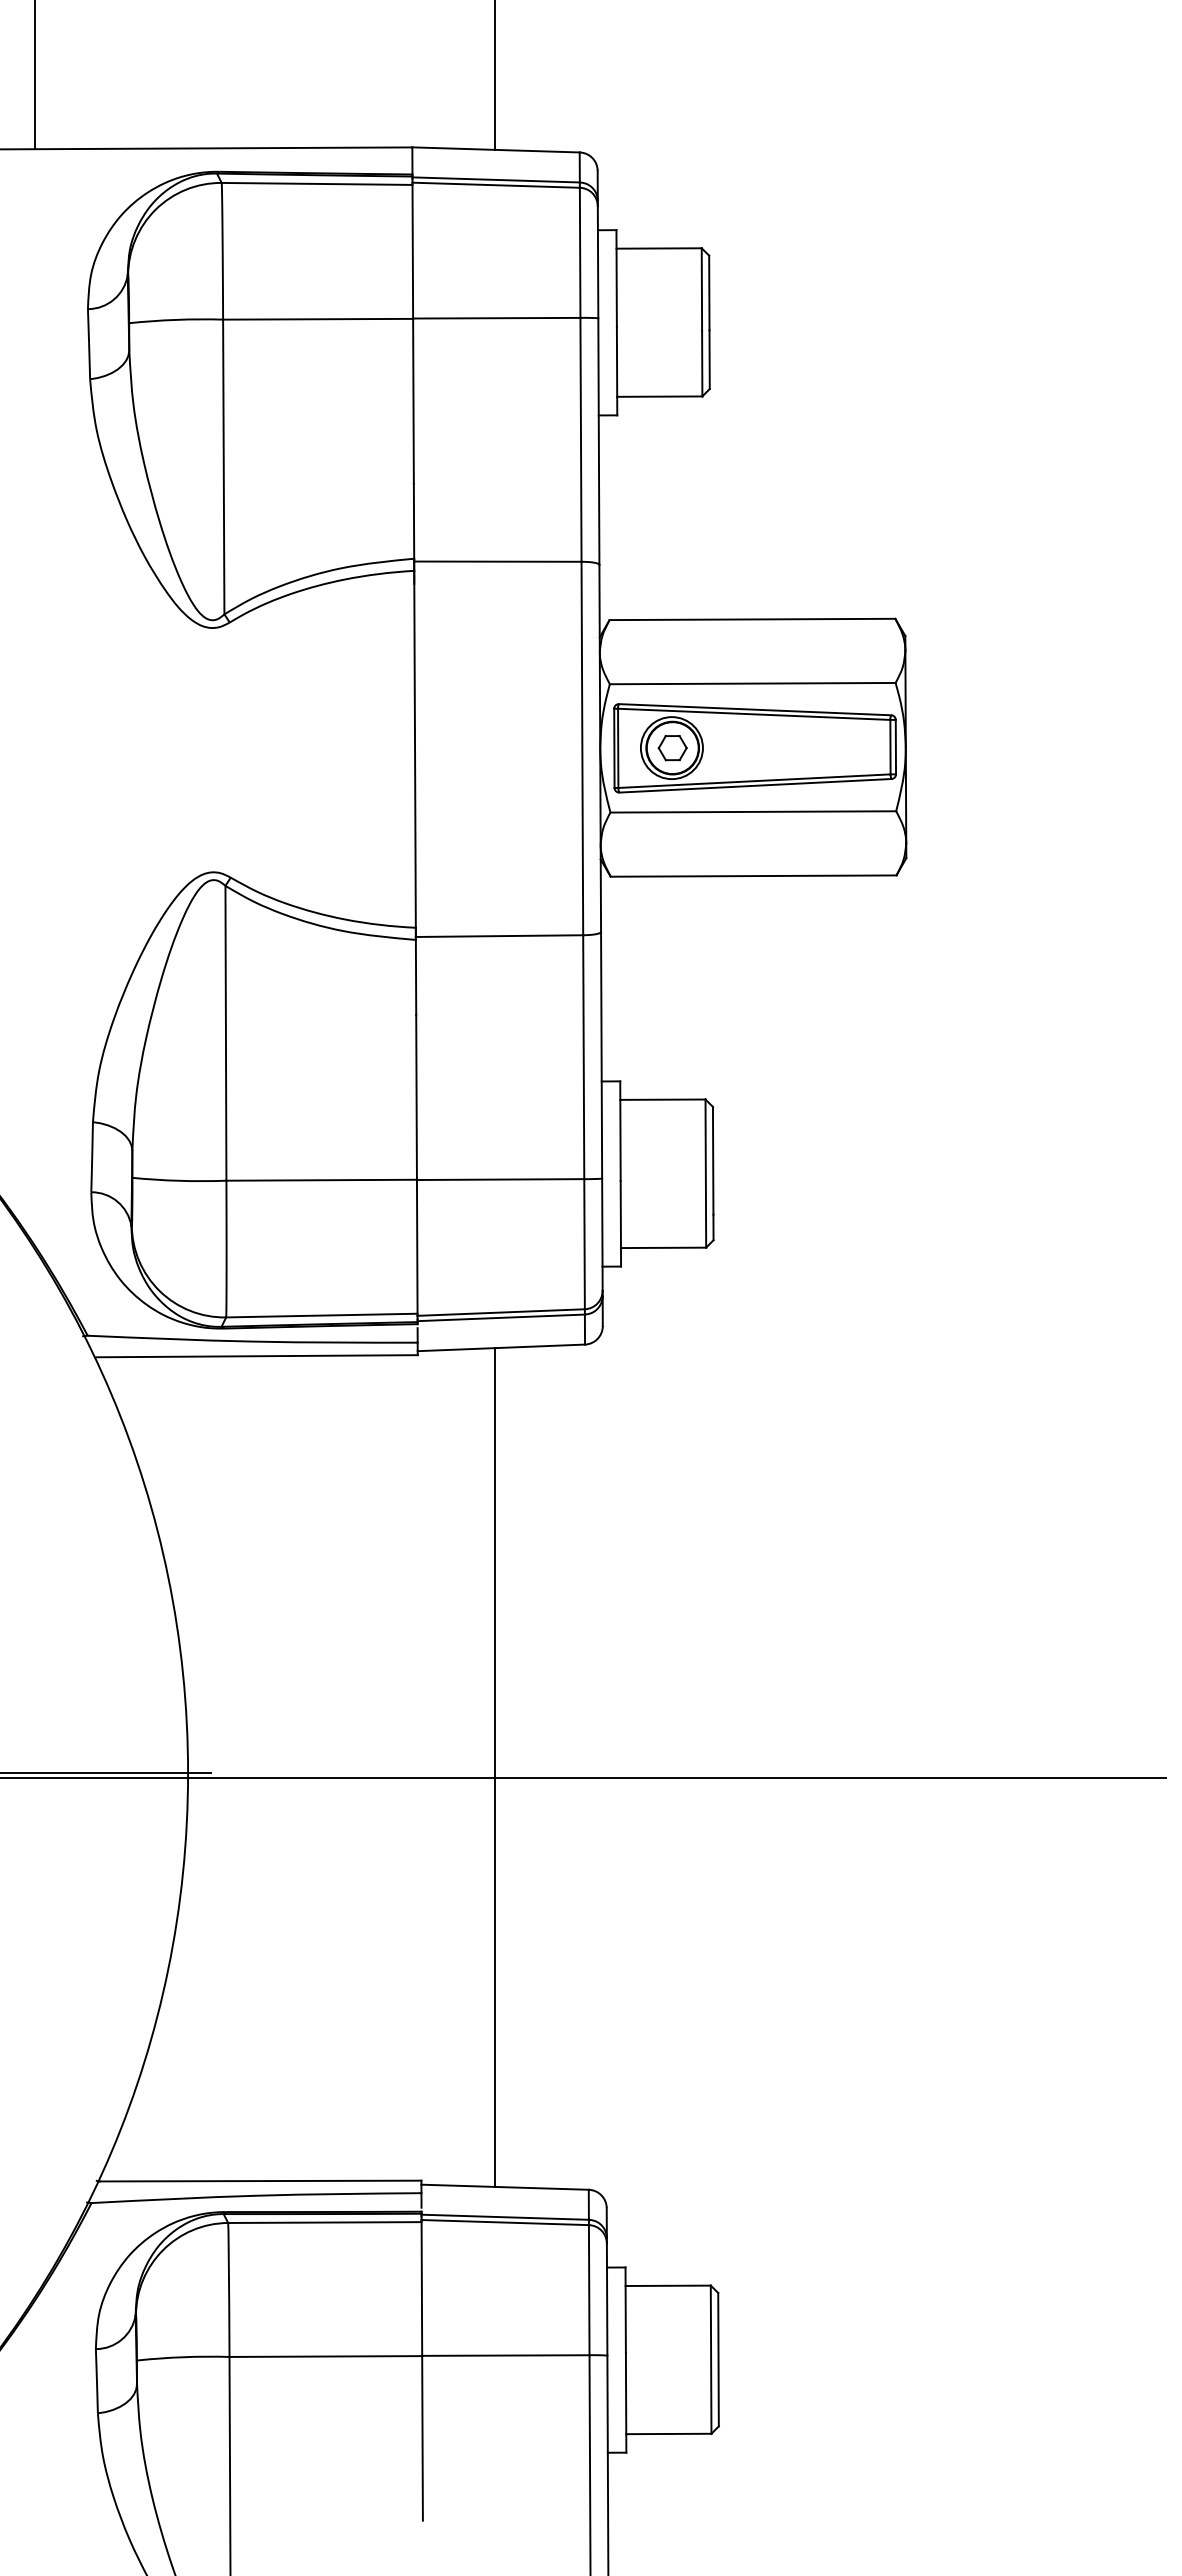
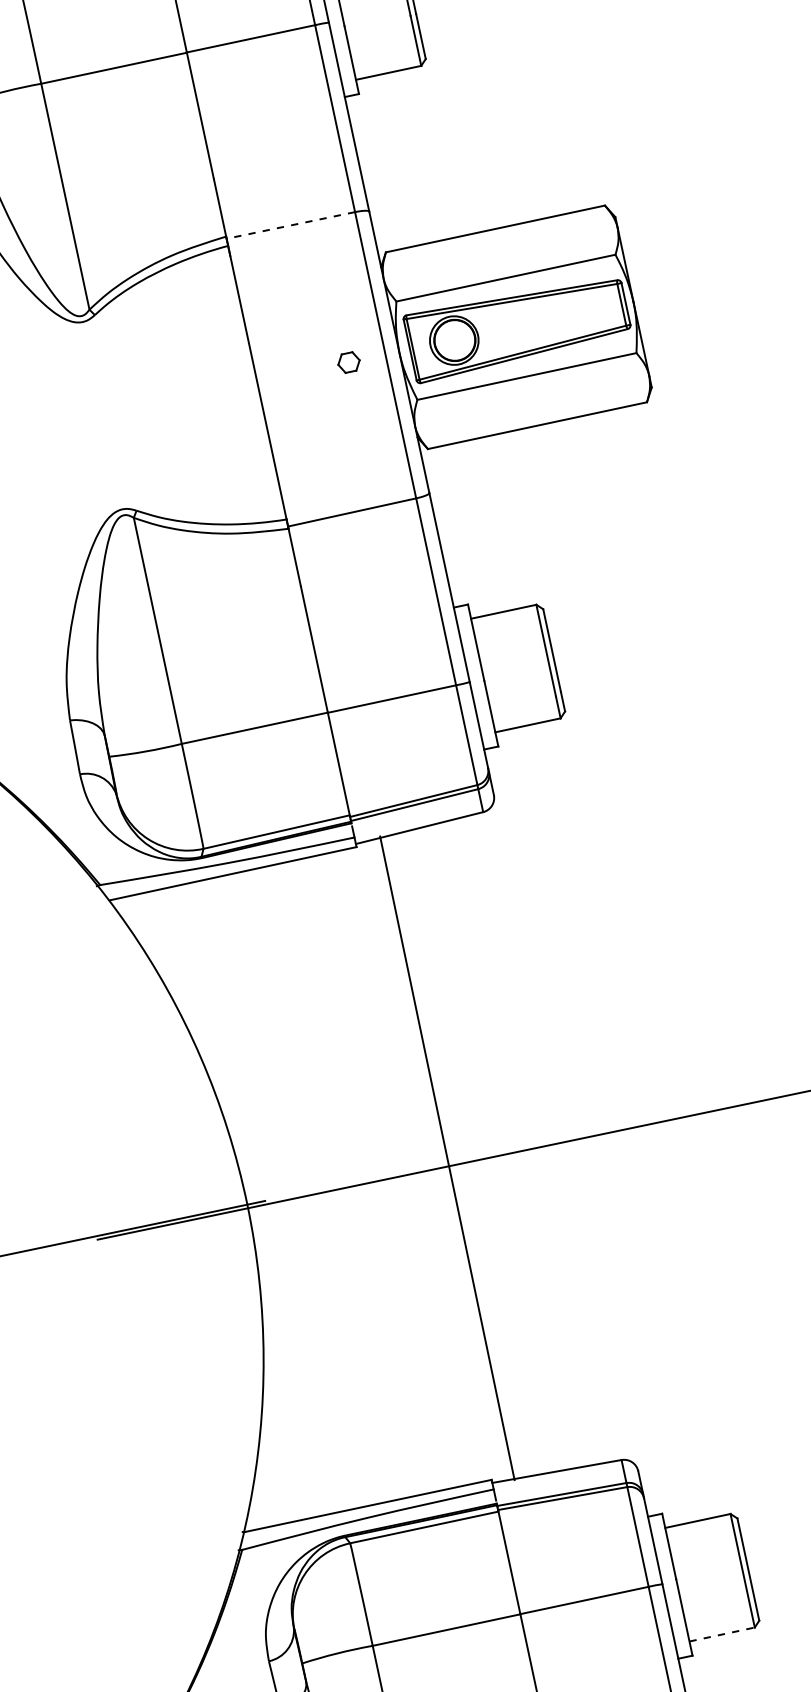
line: (497, 561) -> (290, 225), solid -> dashed
part: (672, 748) -> (348, 362), moved
line: (494, 1767) -> (447, 1158), moved
line: (668, 2433) -> (721, 1634), solid -> dashed

